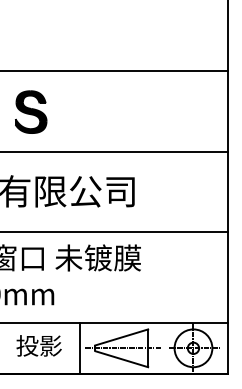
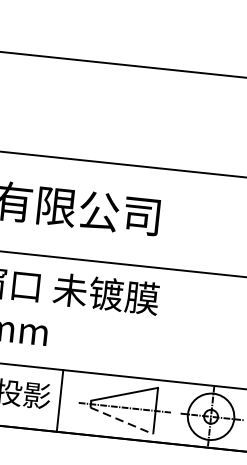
part: (31, 111) -> (43, 106), removed
line: (80, 348) -> (60, 401), moved
line: (121, 359) -> (121, 421), solid -> dashed

